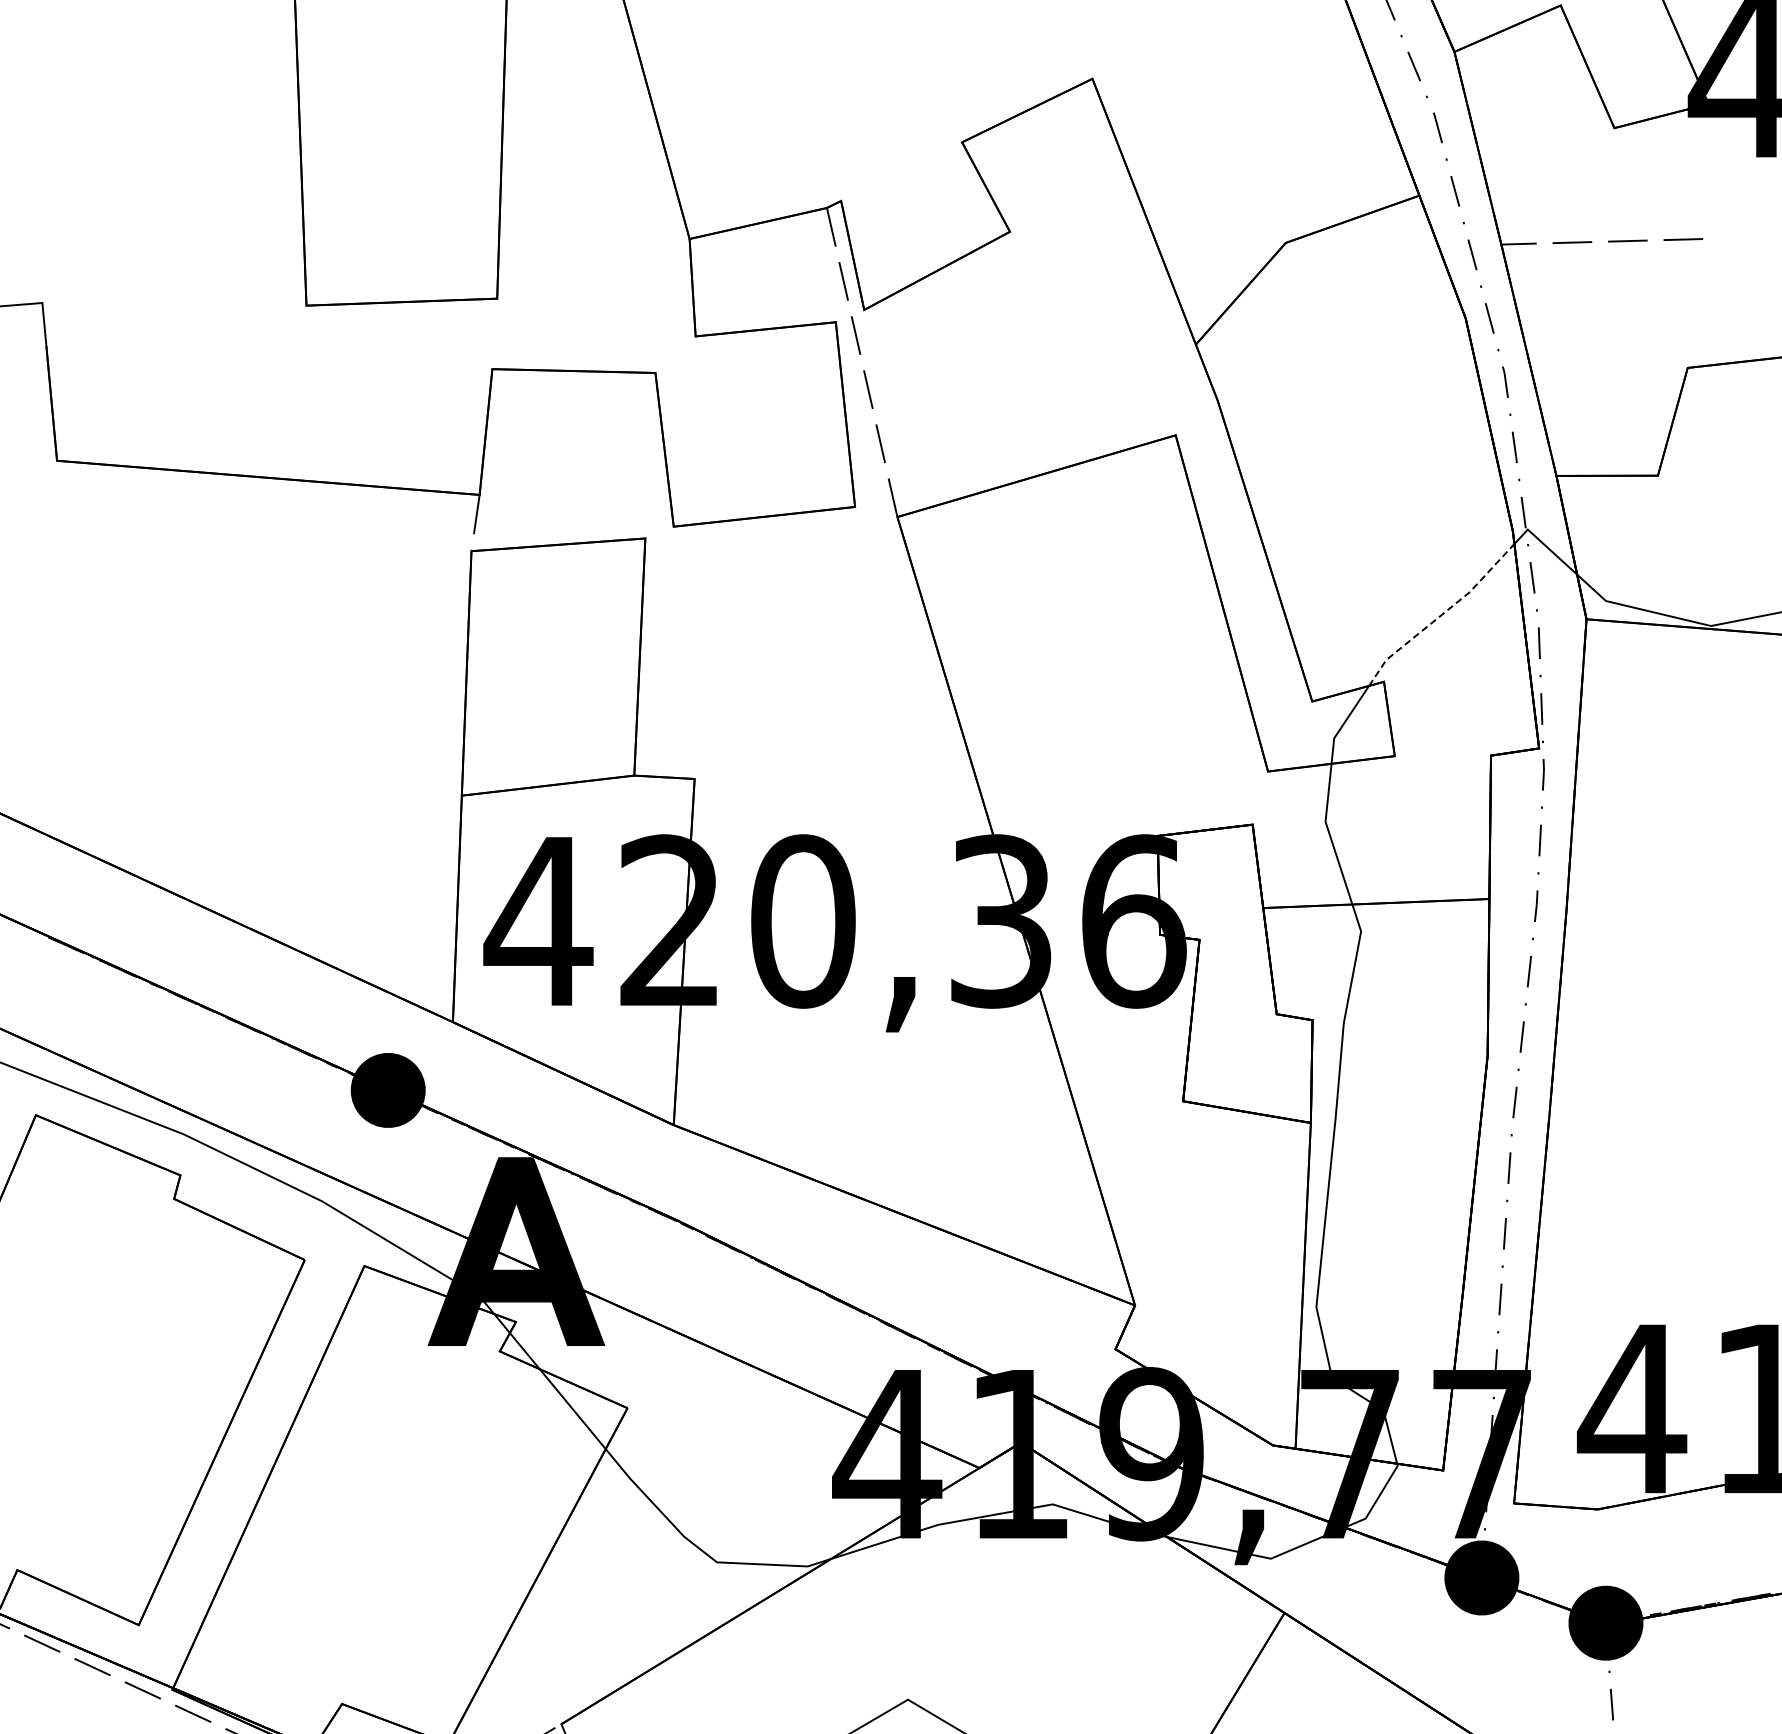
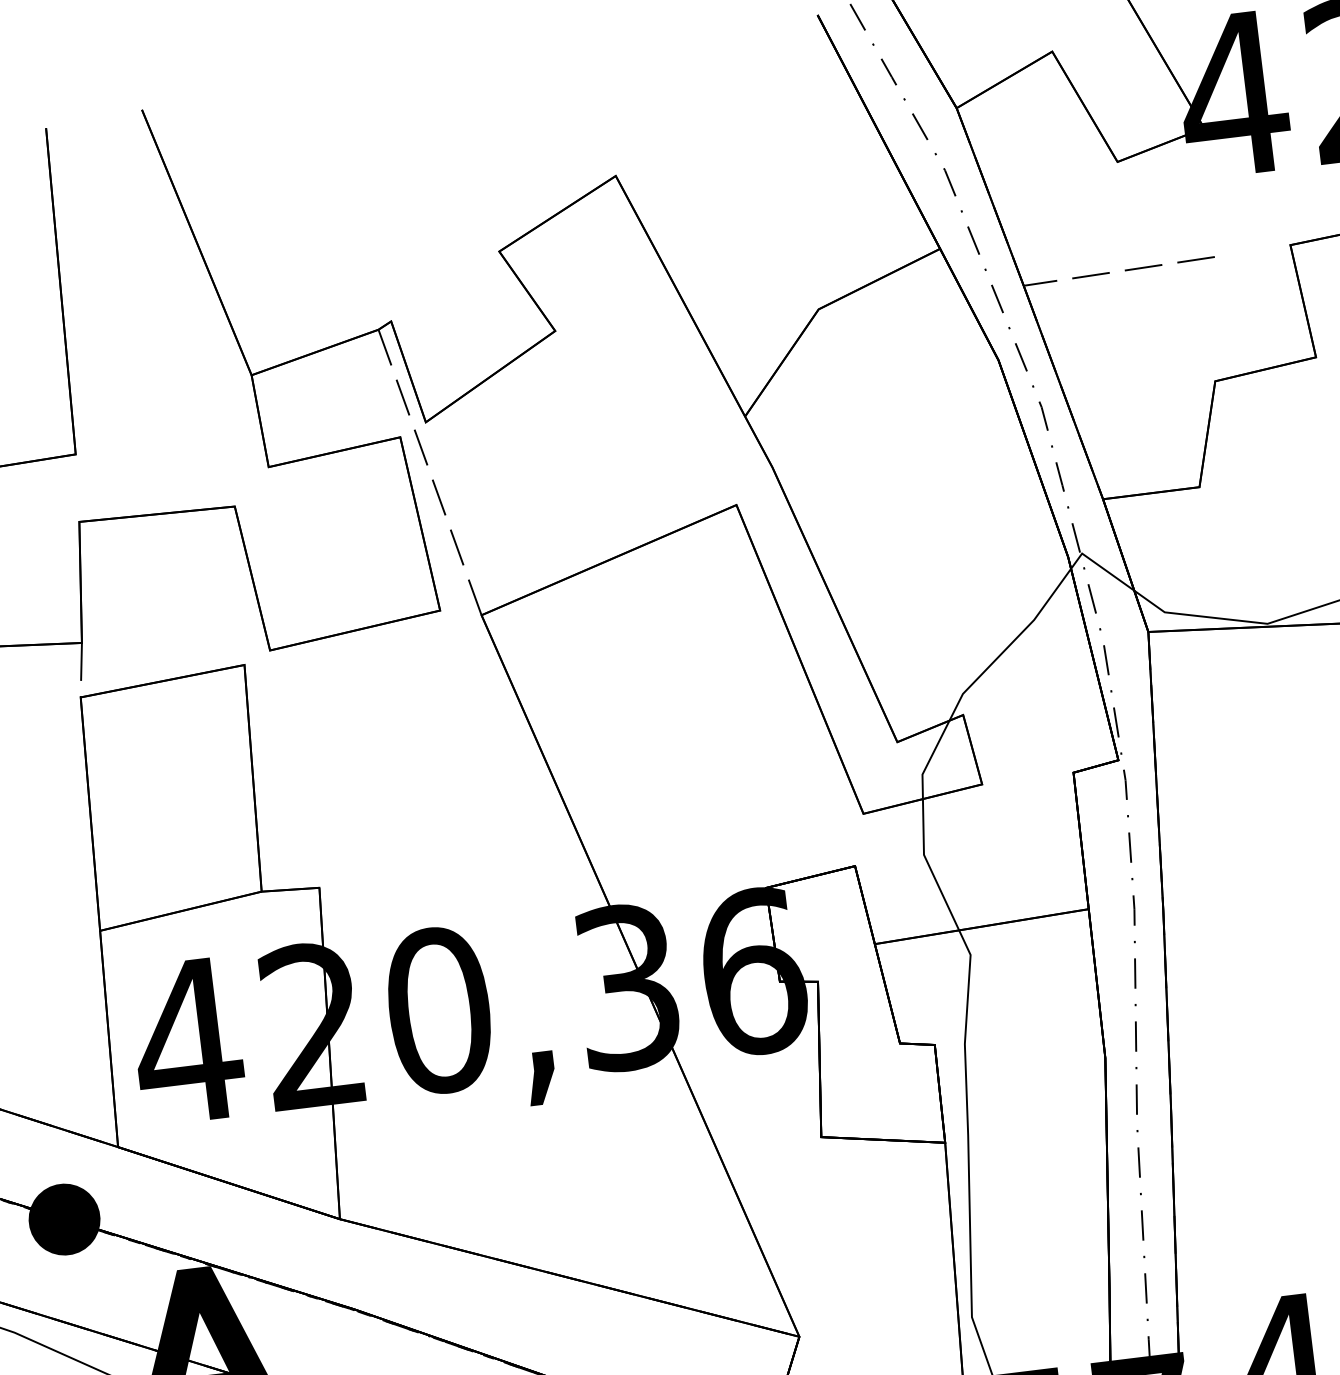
line: (1441, 615) -> (1010, 645), dashed -> solid

